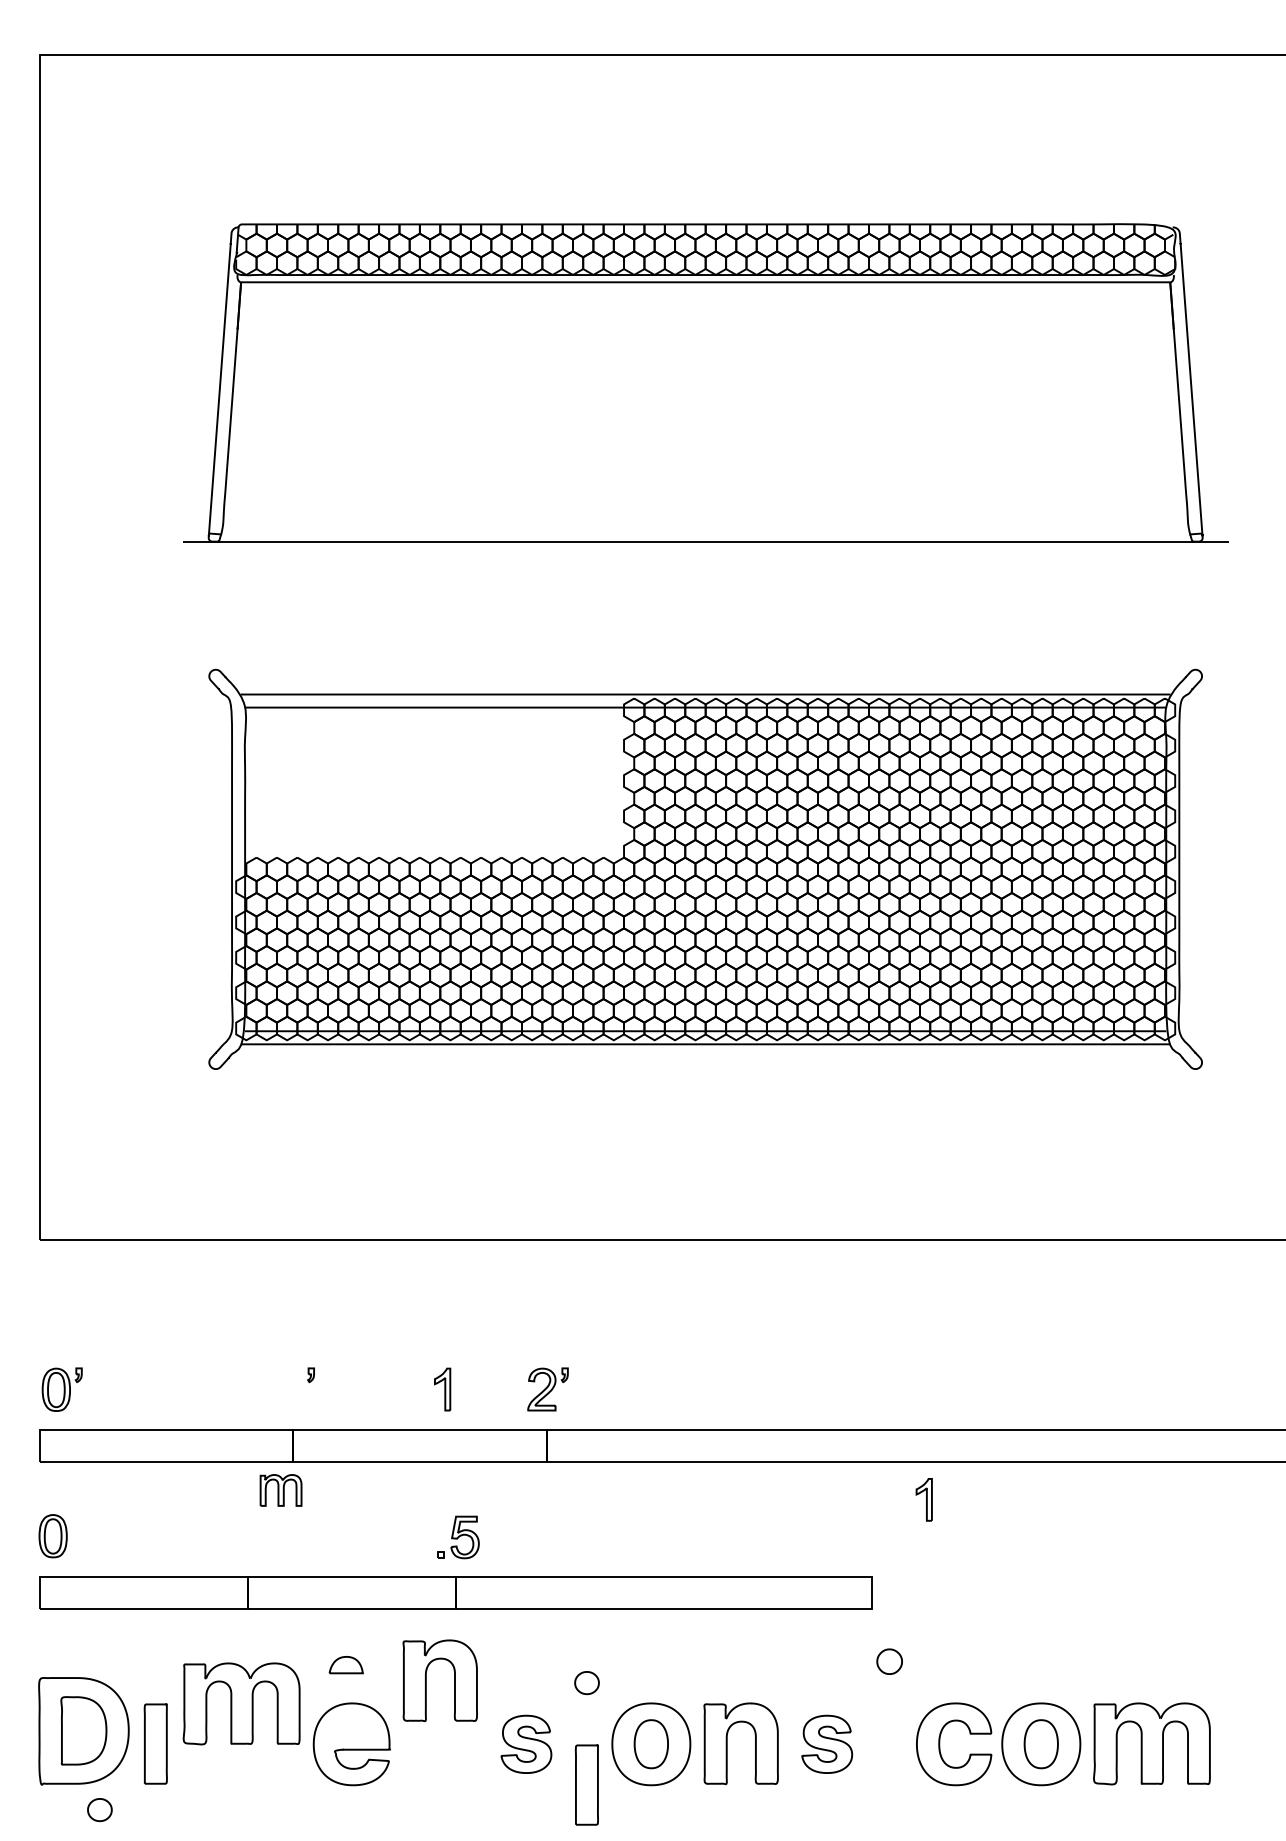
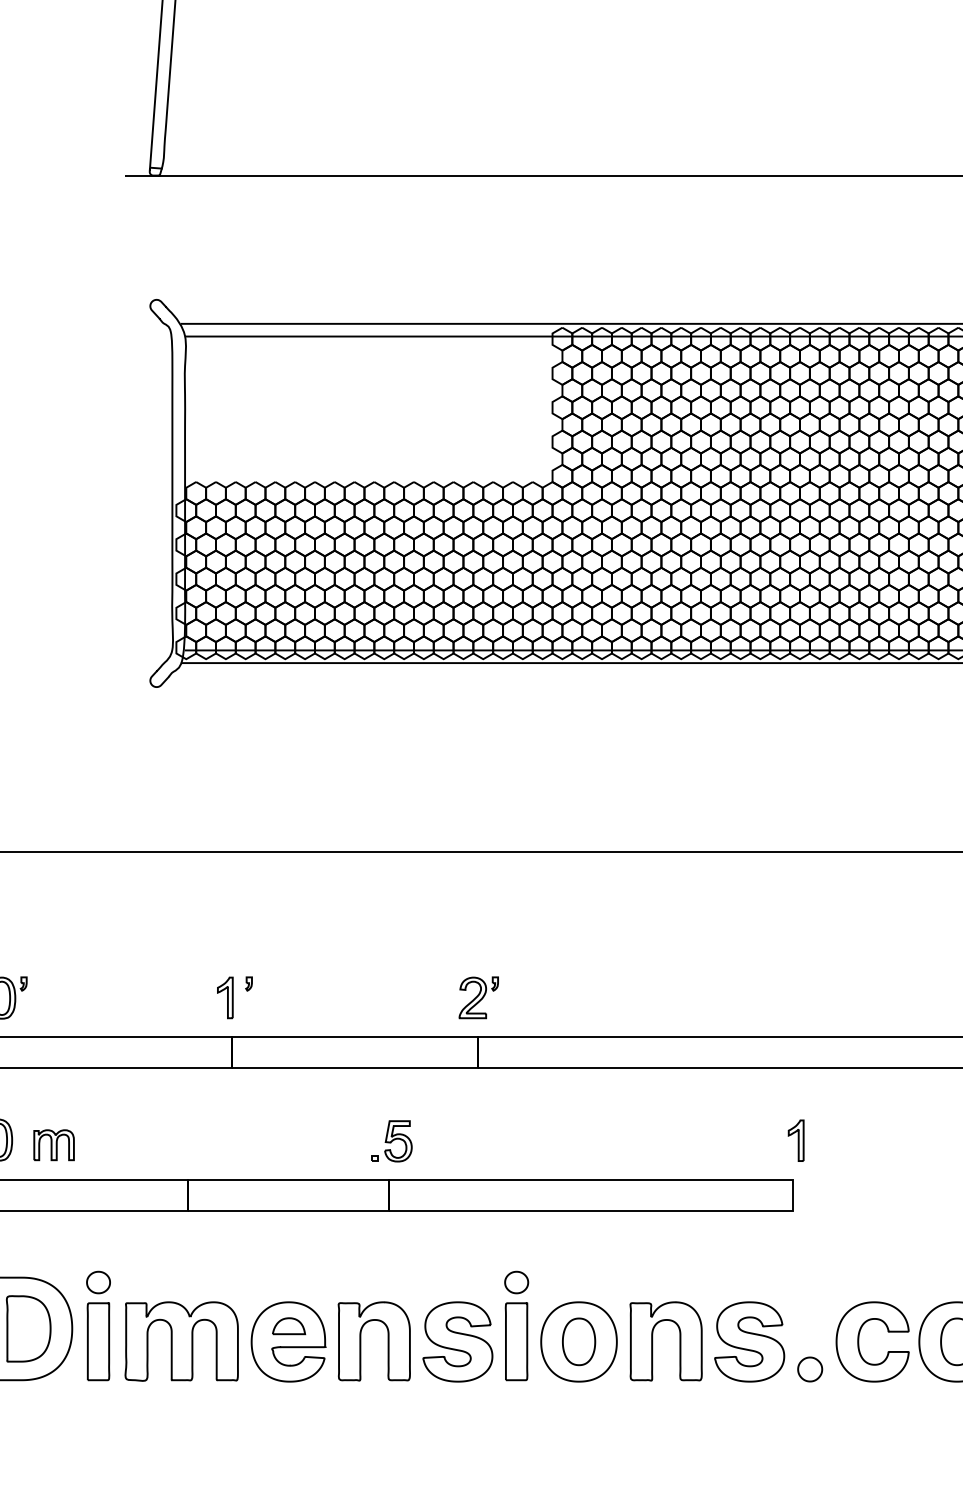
part: (442, 1389) -> (225, 997), moved
part: (280, 1490) -> (53, 1145), moved
part: (923, 1499) -> (795, 1140), moved
part: (889, 1661) -> (810, 1369), moved
part: (345, 1665) -> (288, 1326), moved
part: (426, 1680) -> (360, 1341), moved
part: (241, 1703) -> (181, 1341), moved
part: (526, 1744) -> (457, 1342), size x1.43
part: (826, 1744) -> (748, 1342), size x1.43
part: (586, 1784) -> (516, 1341), moved
part: (99, 1810) -> (98, 1282), moved

